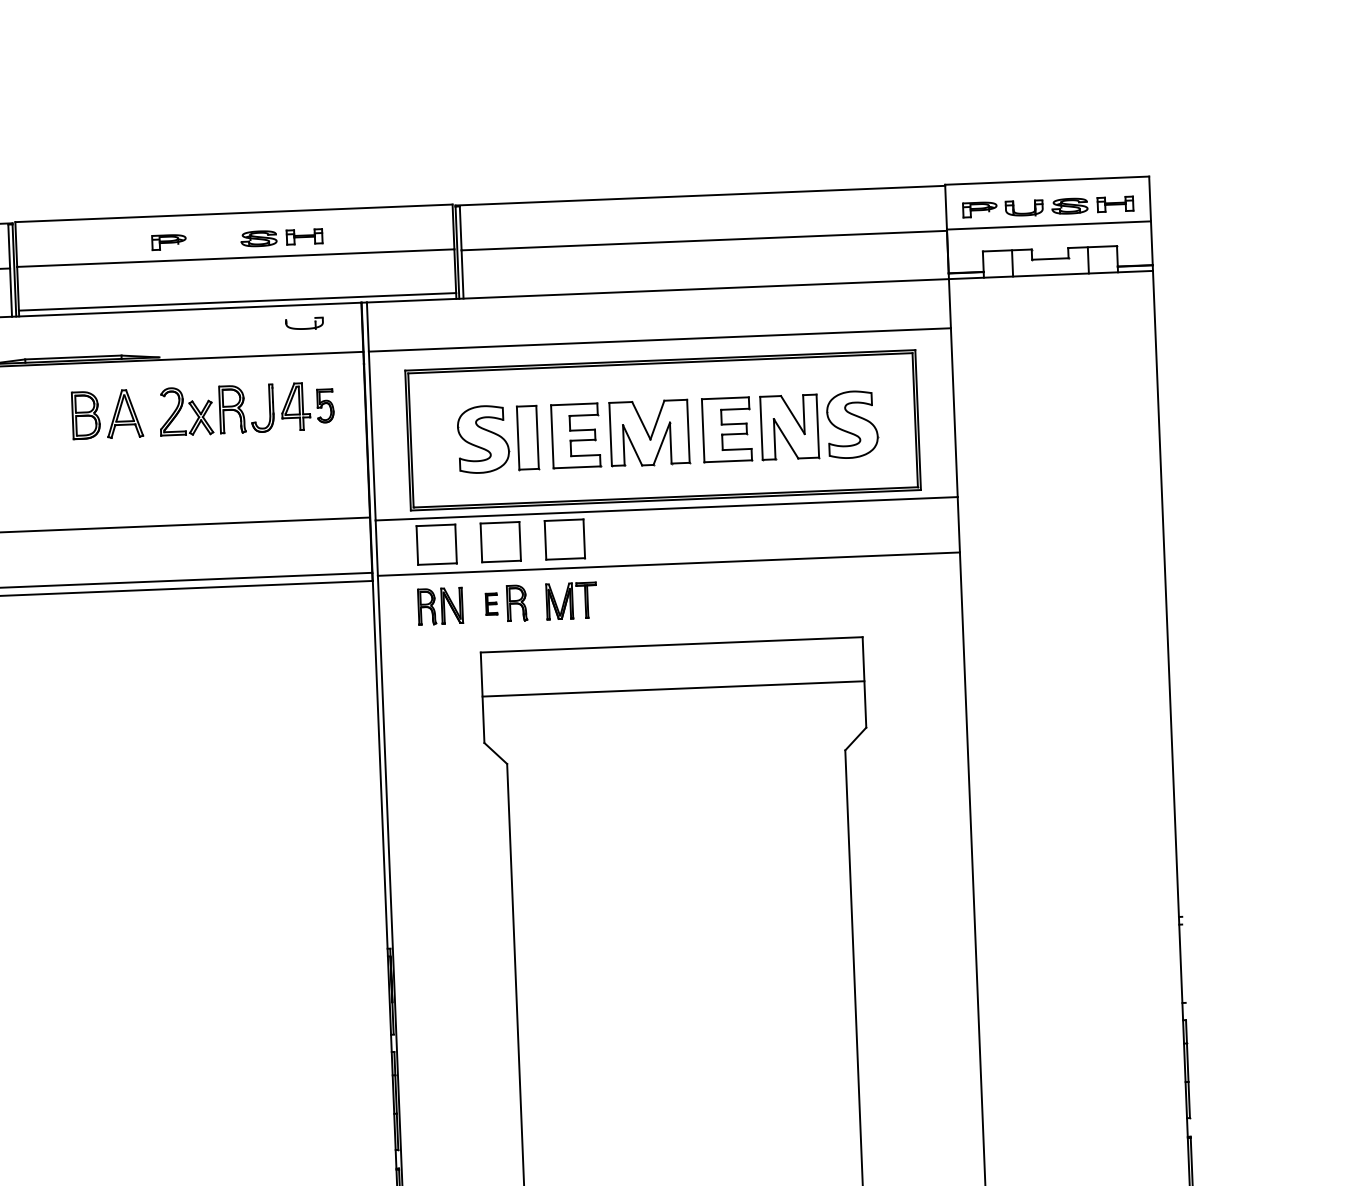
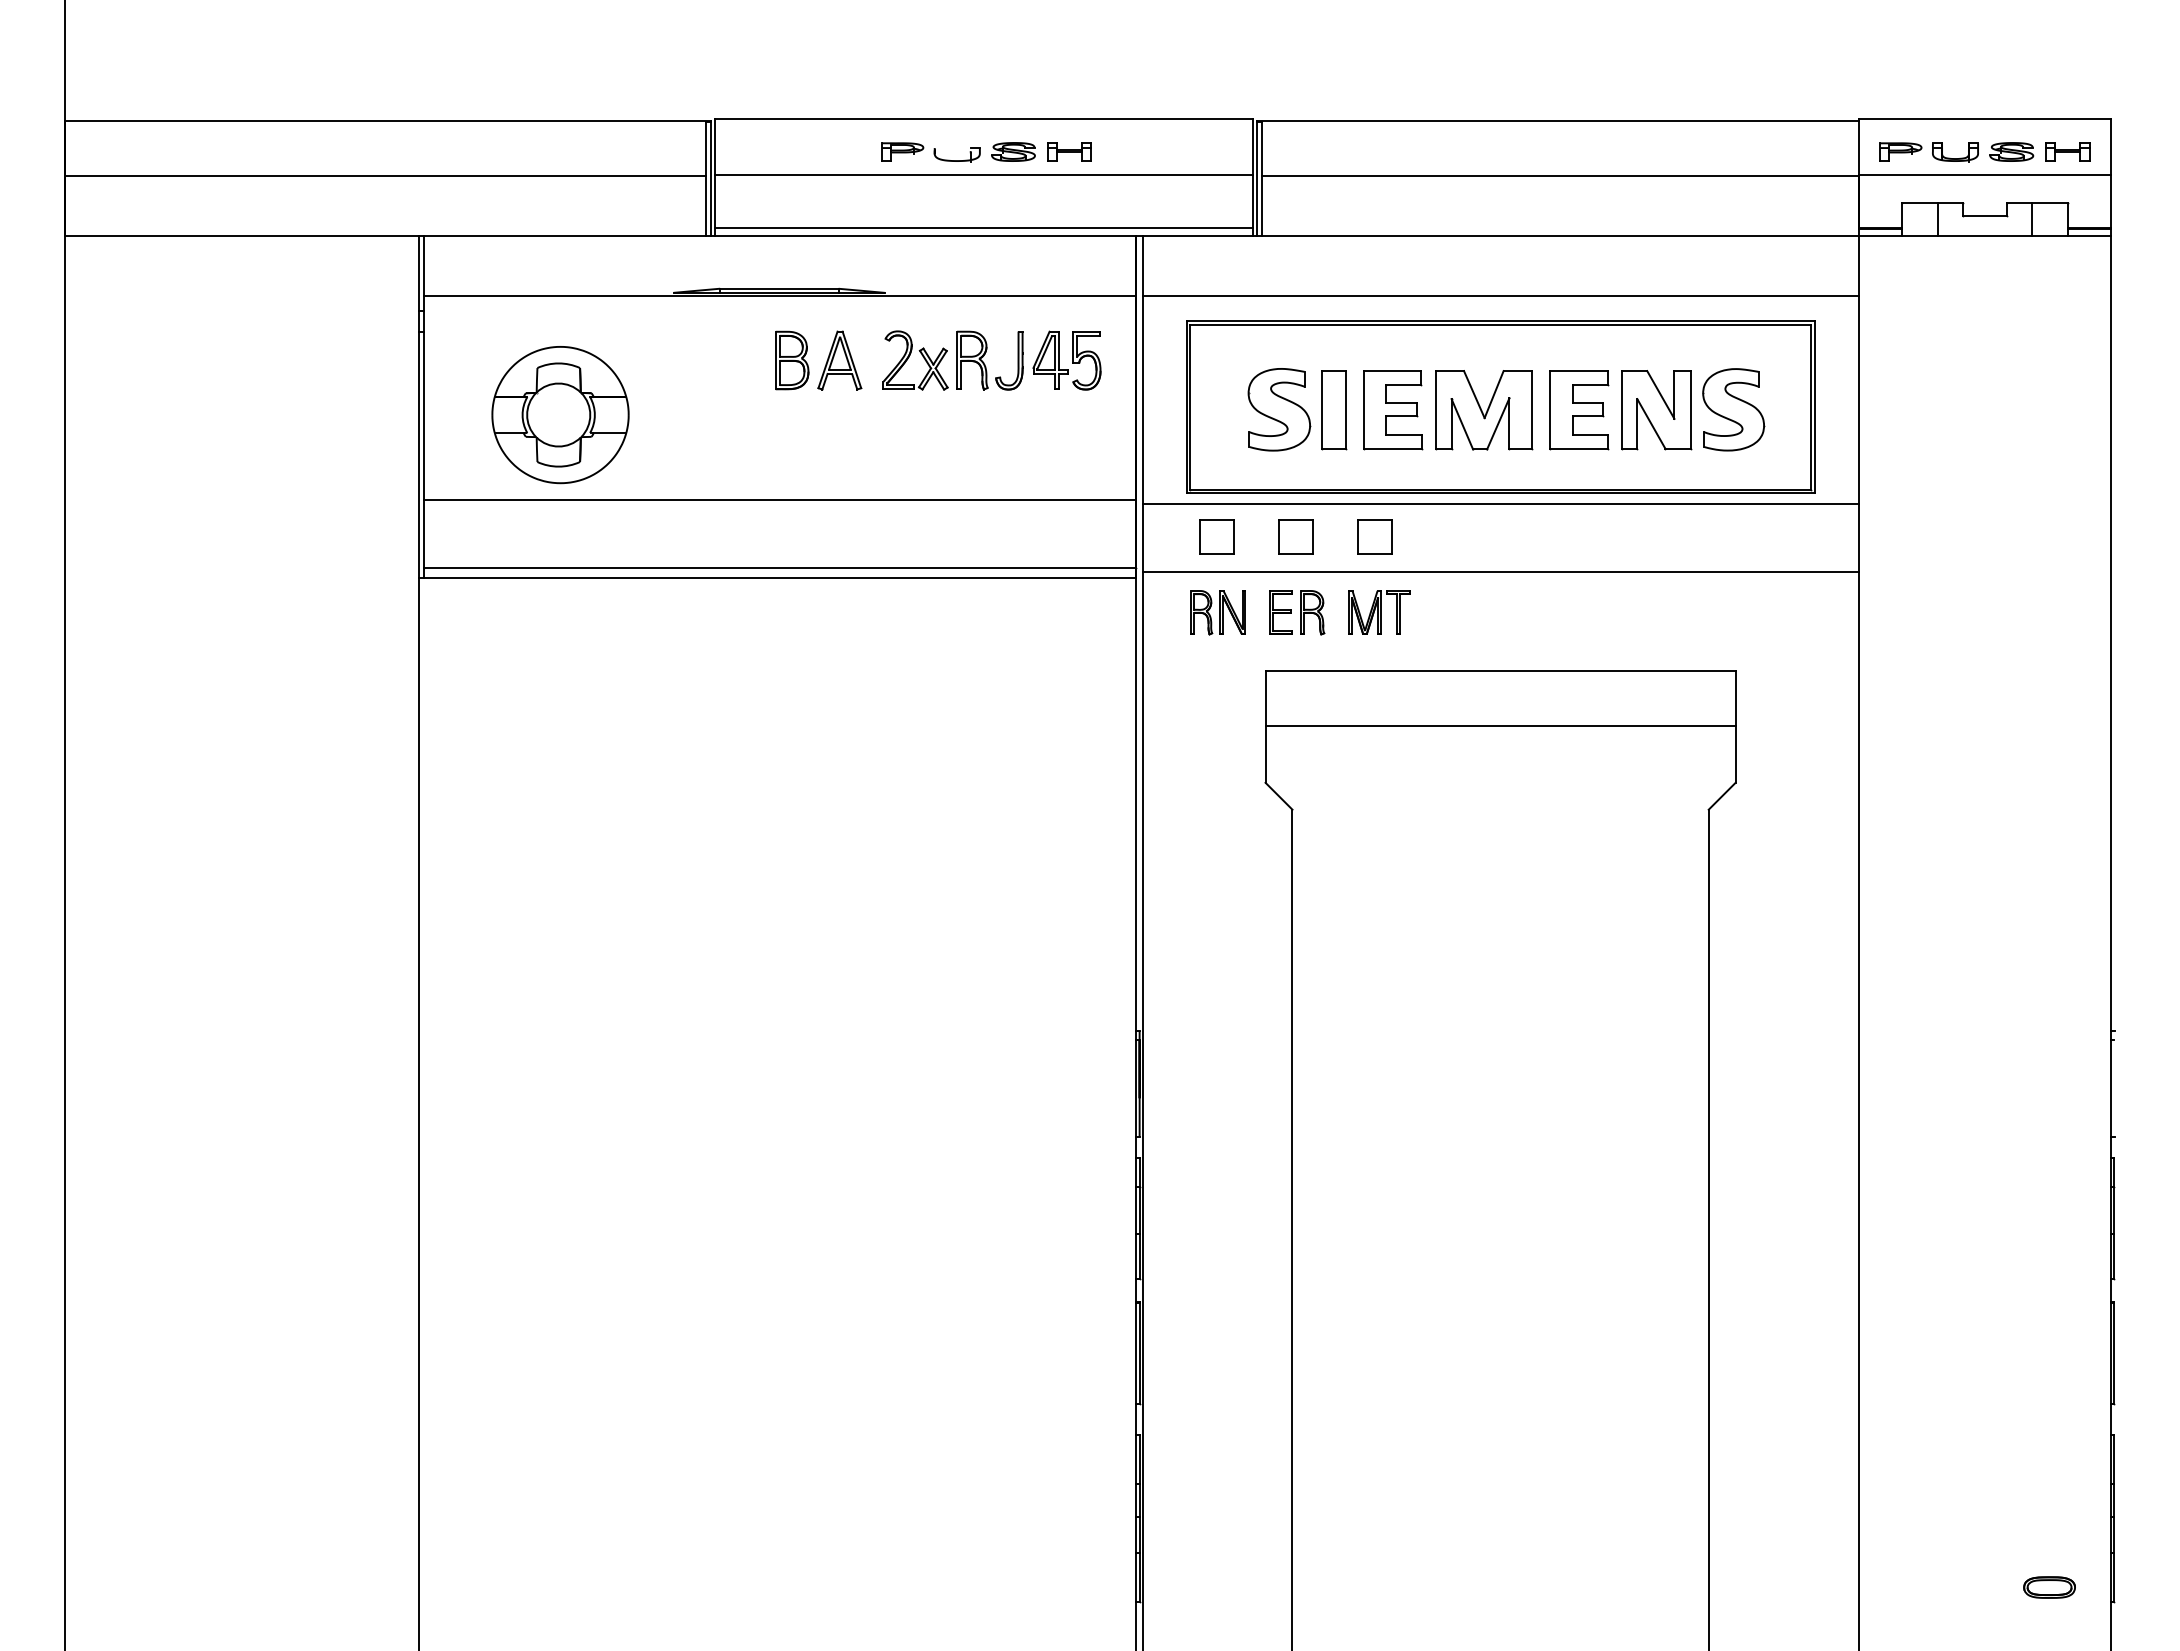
part: (303, 323) -> (956, 154), moved
part: (325, 405) -> (1086, 360), size x1.43
part: (564, 539) -> (1374, 536), size x0.71
part: (500, 541) -> (1295, 536), size x0.71
part: (436, 544) -> (1216, 536), size x0.71
part: (491, 604) -> (1280, 612), size x1.67

